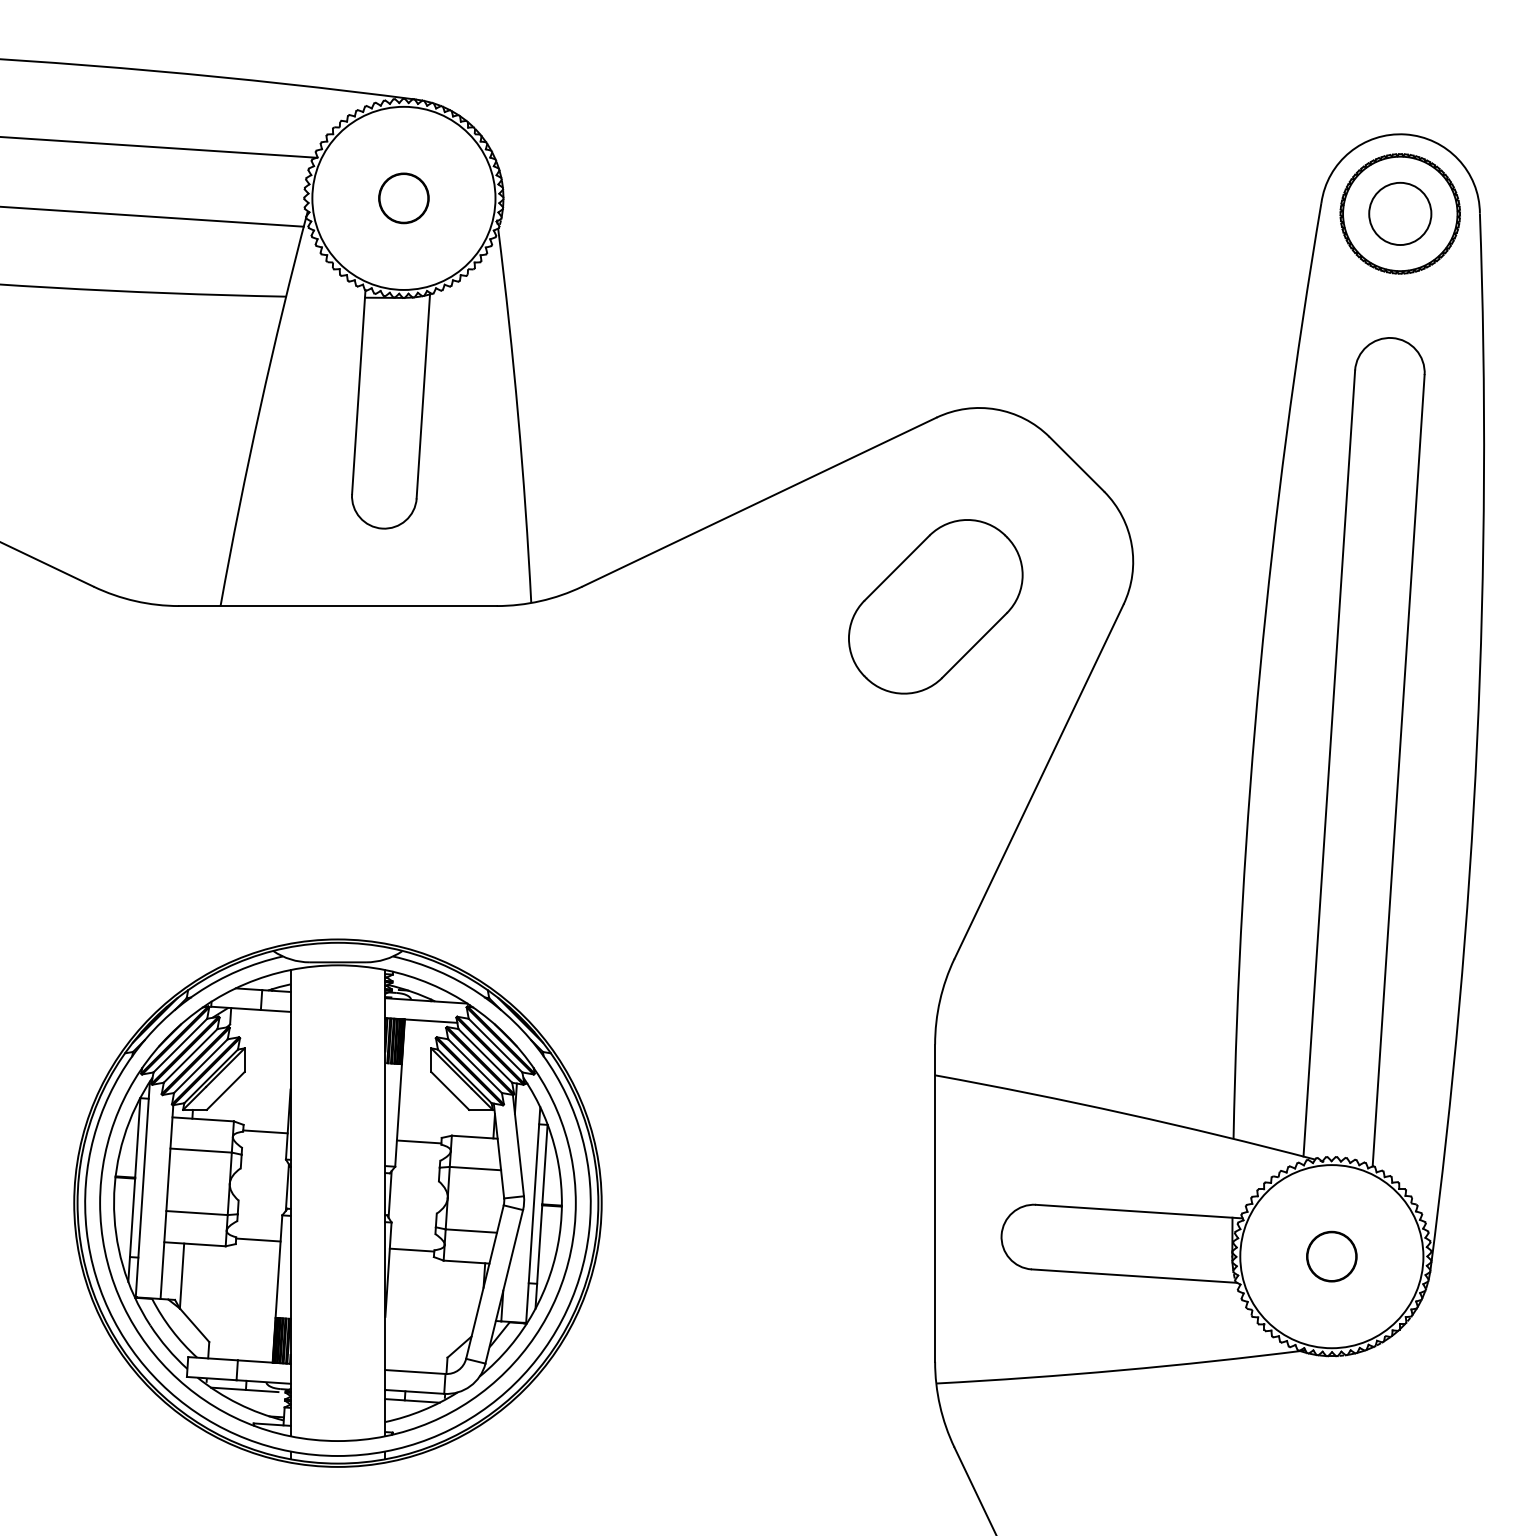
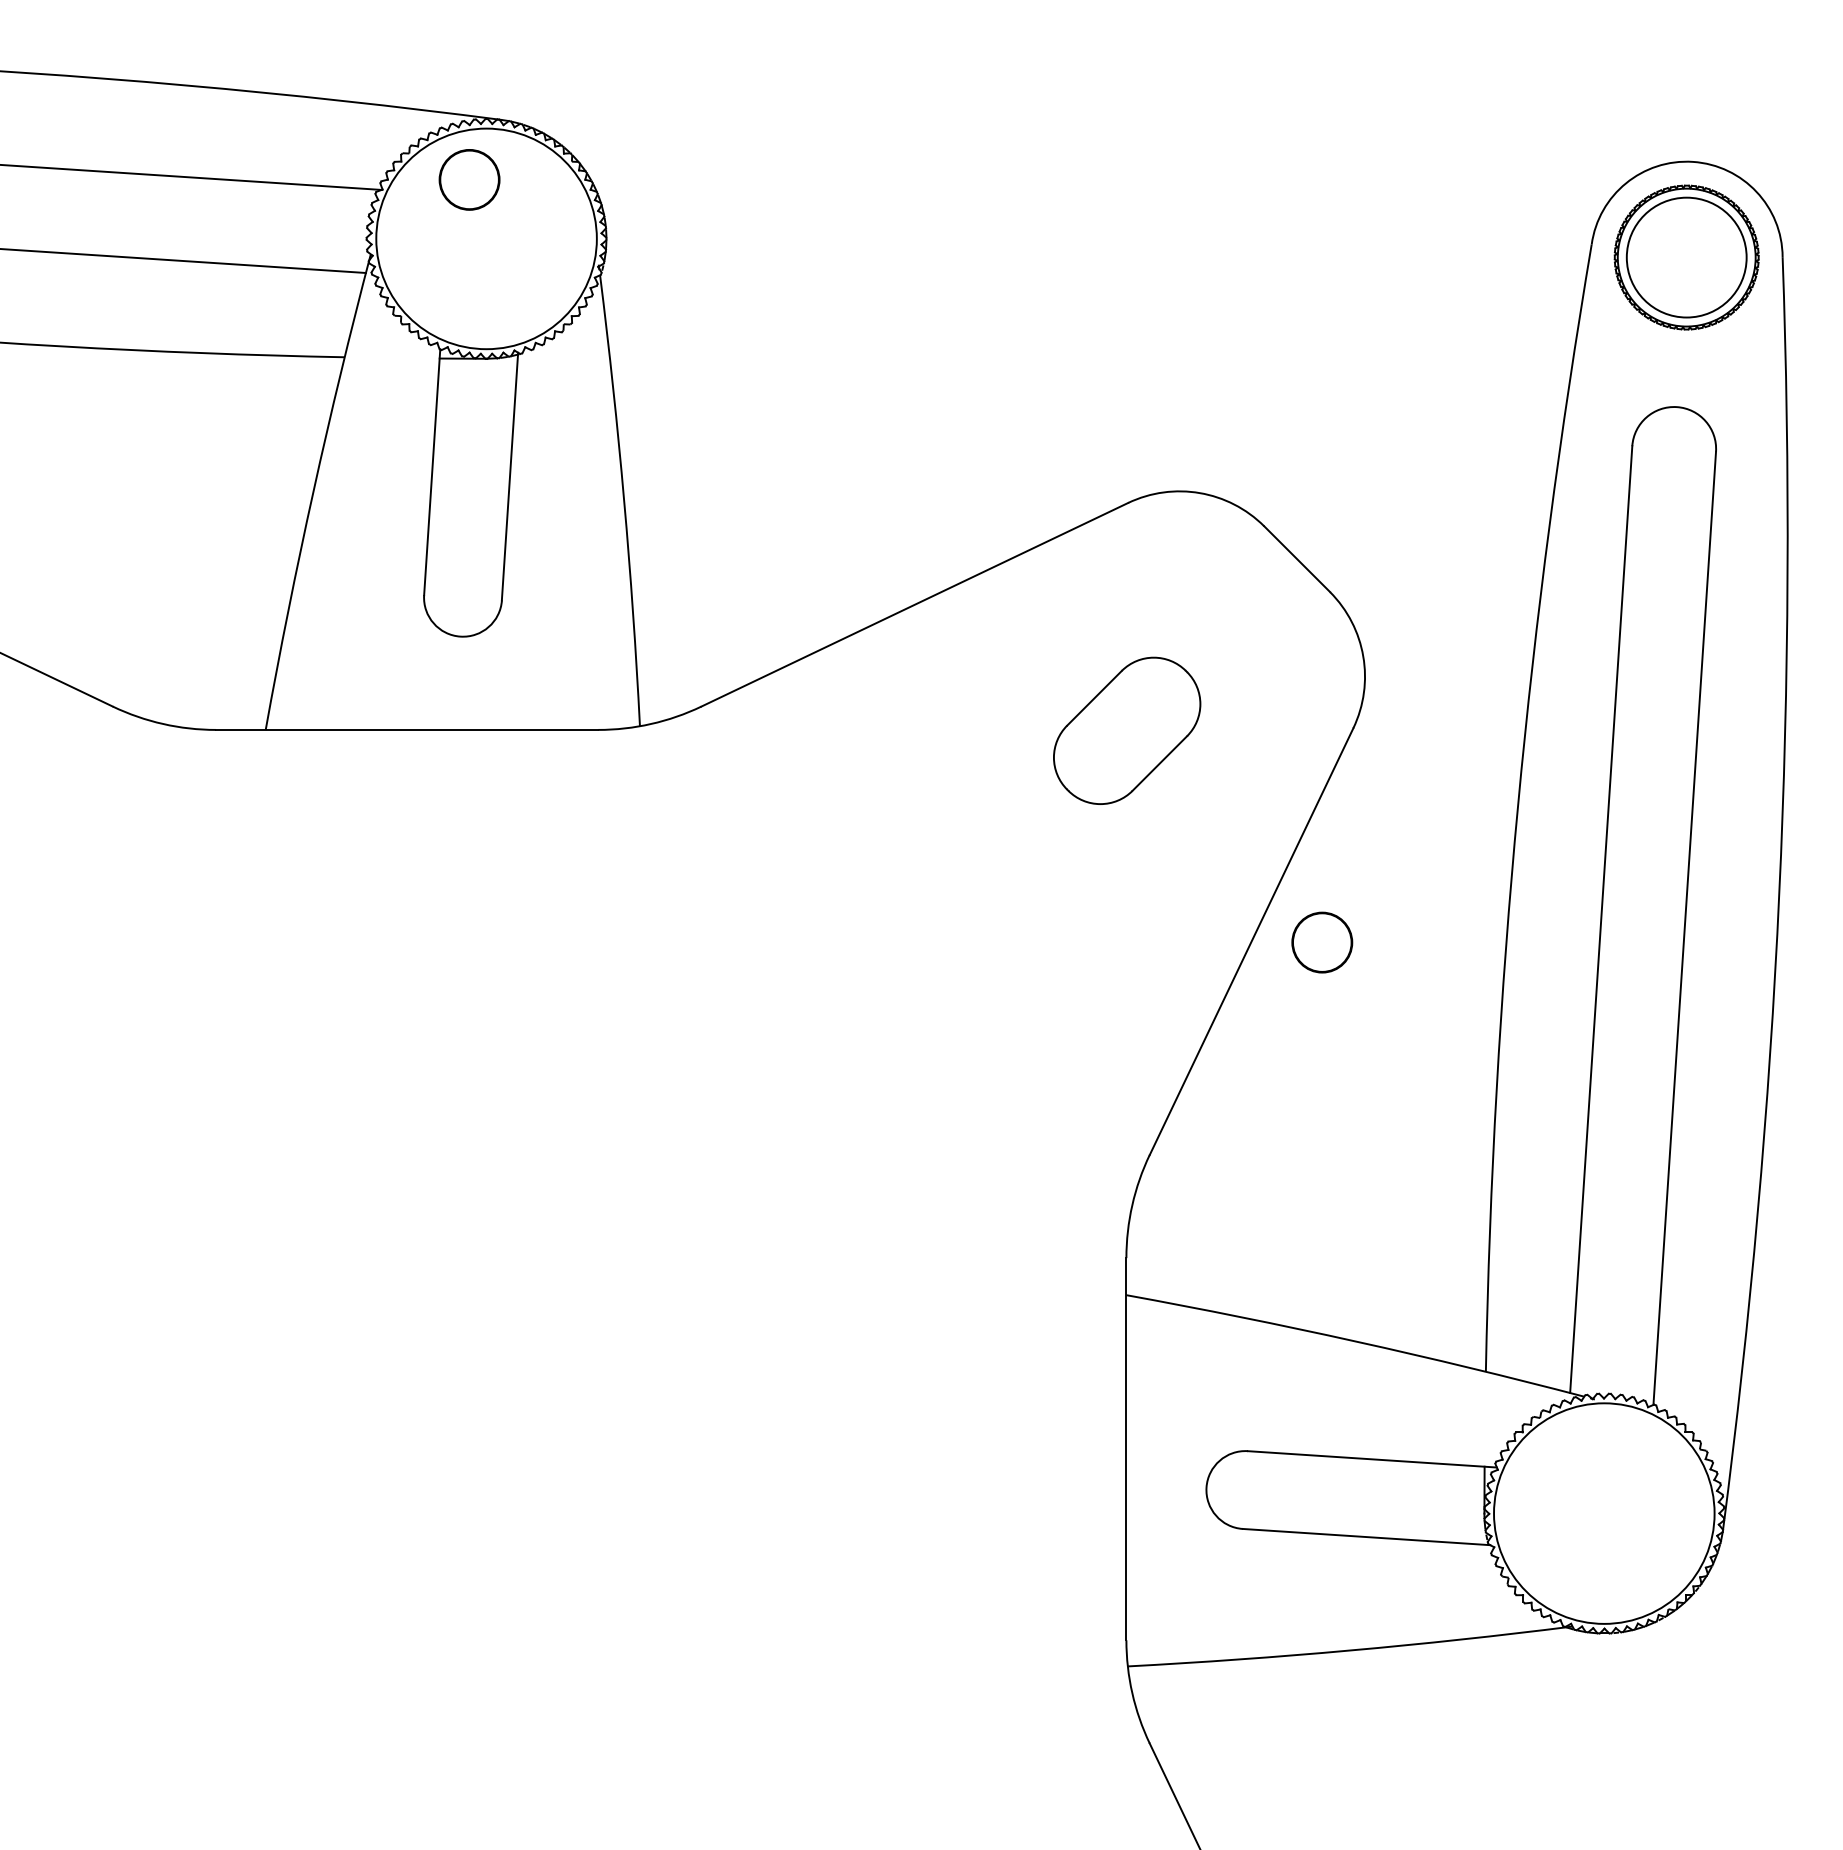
part: (403, 198) -> (469, 179), moved
circle: (1400, 213) -> (1686, 257), size x1.6
part: (935, 606) -> (1126, 730), size x0.7
part: (337, 1202) -> (406, 1448), removed
part: (1332, 1256) -> (1322, 942), moved

